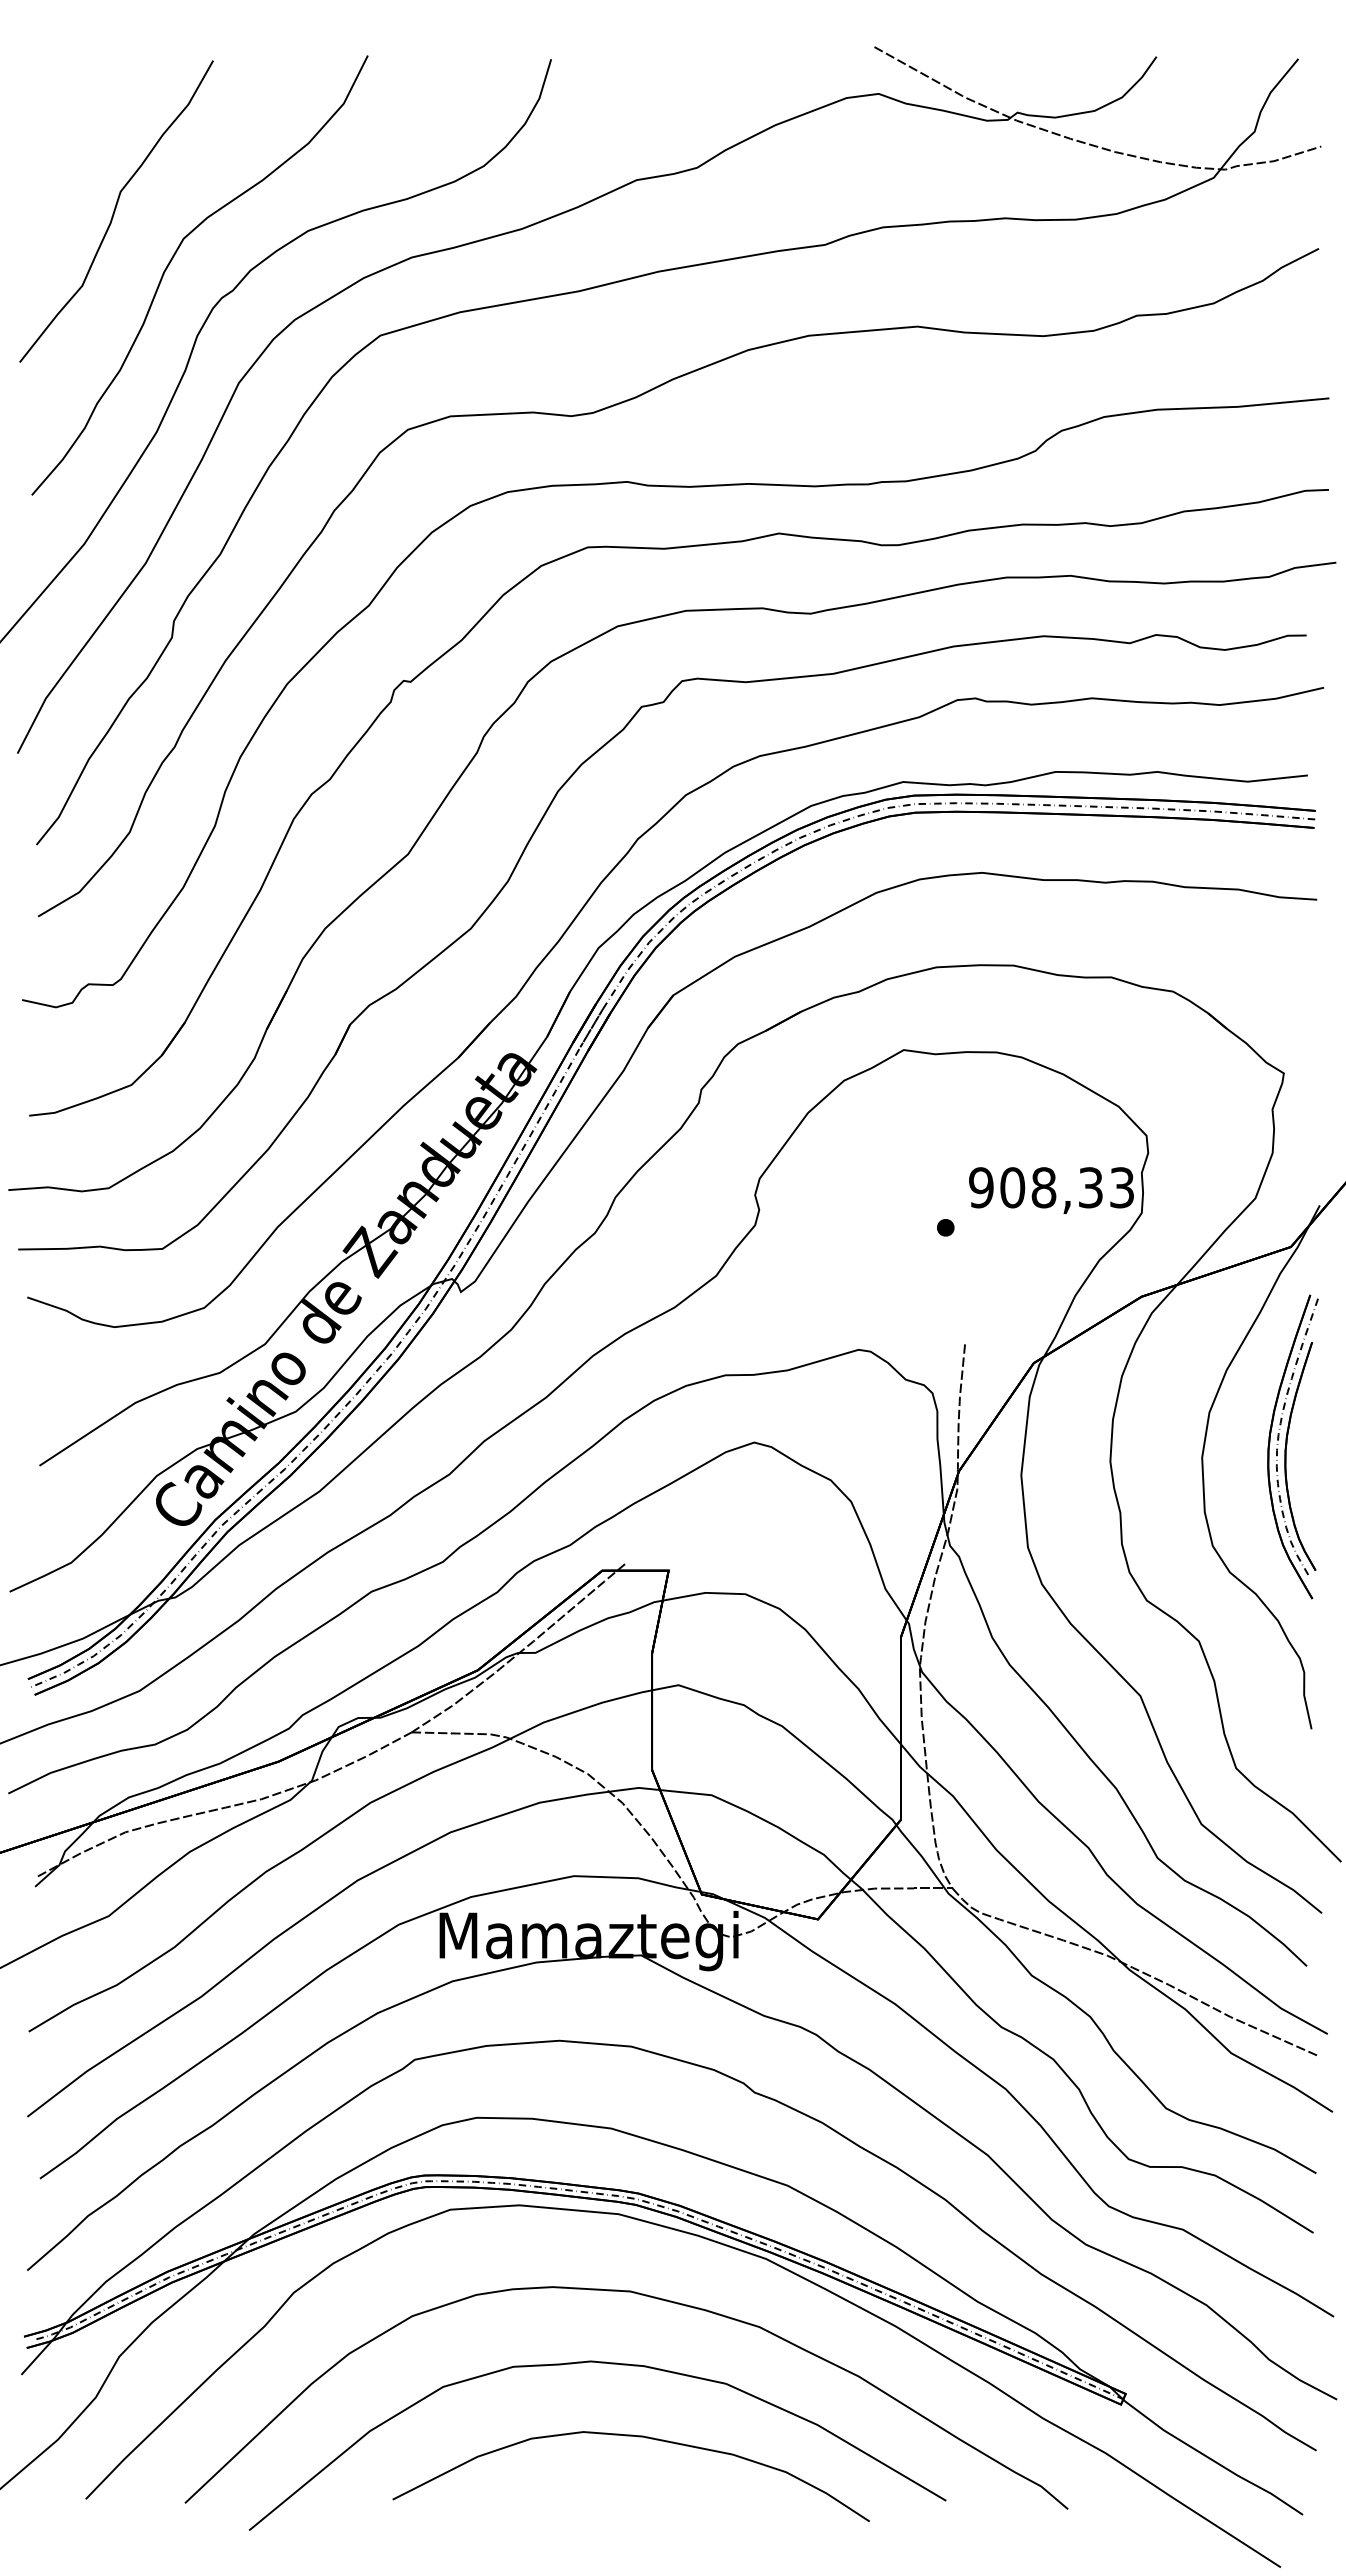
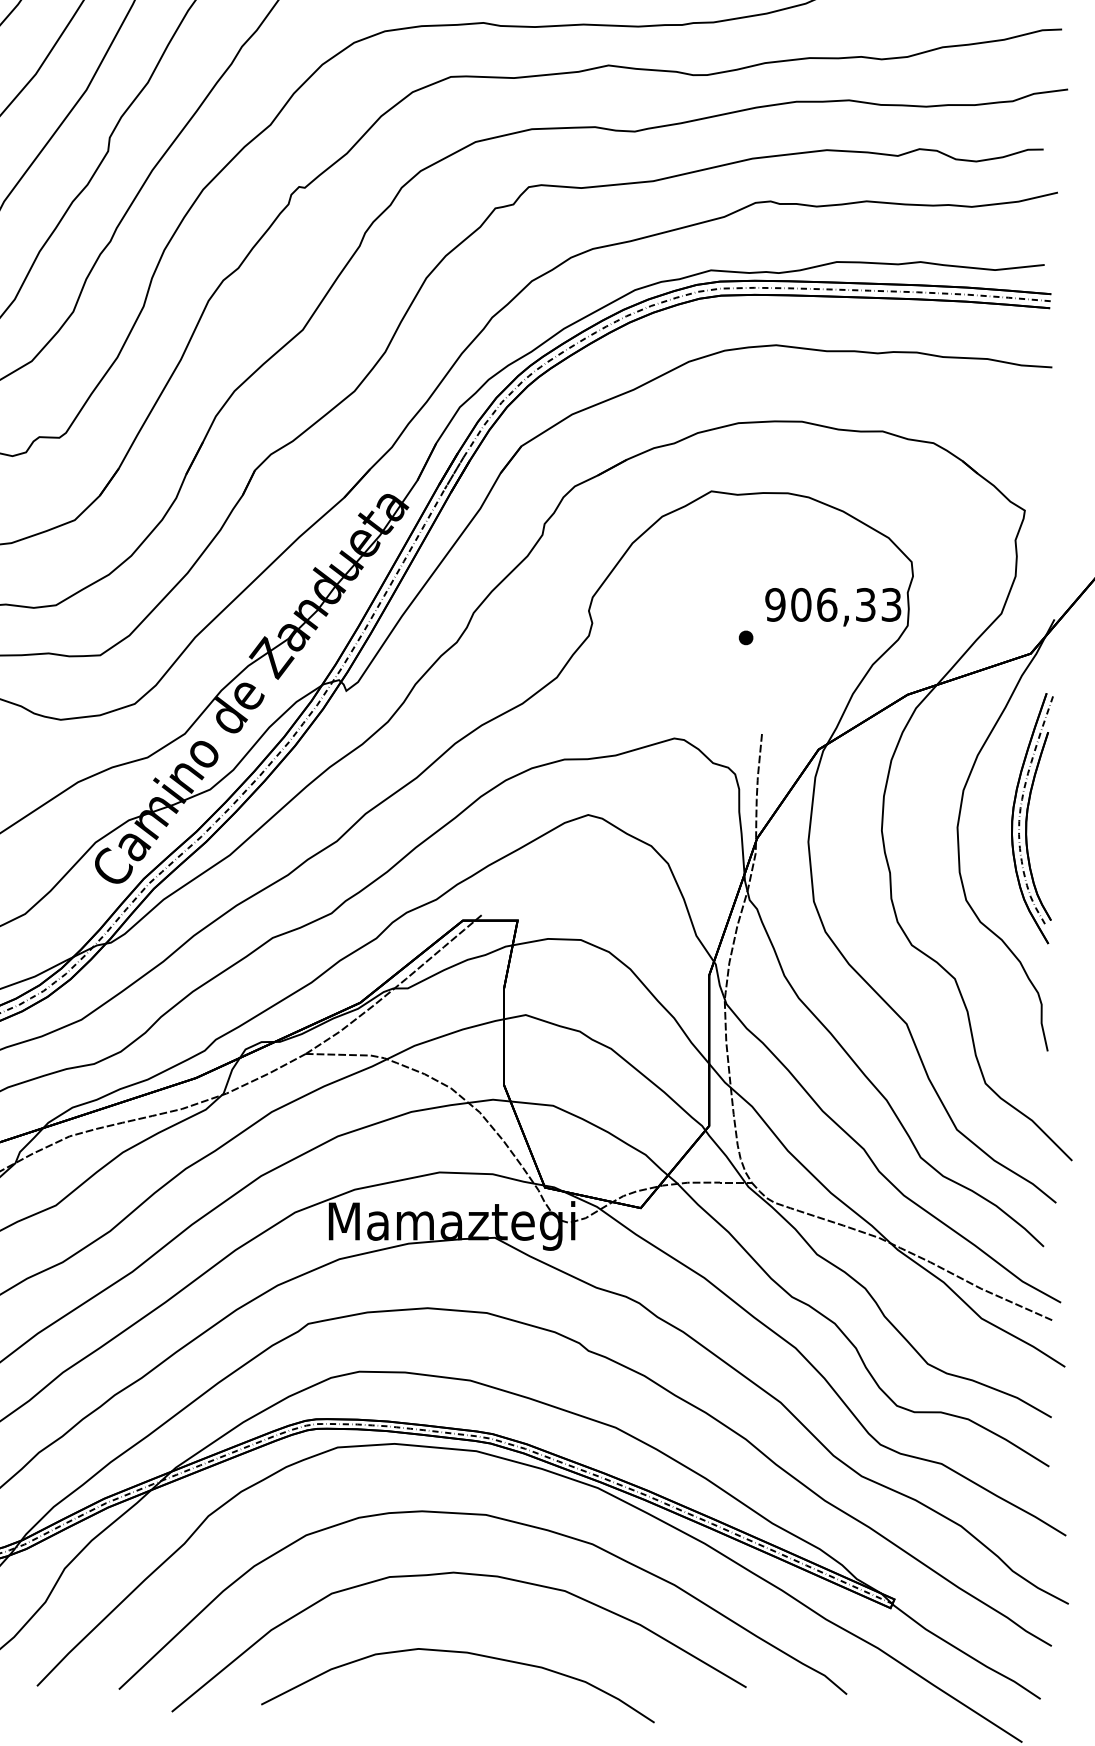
text: (1043, 1187) -> (826, 604), 908,33 -> 906,33
curve: (638, 2437) -> (463, 1653), moved

